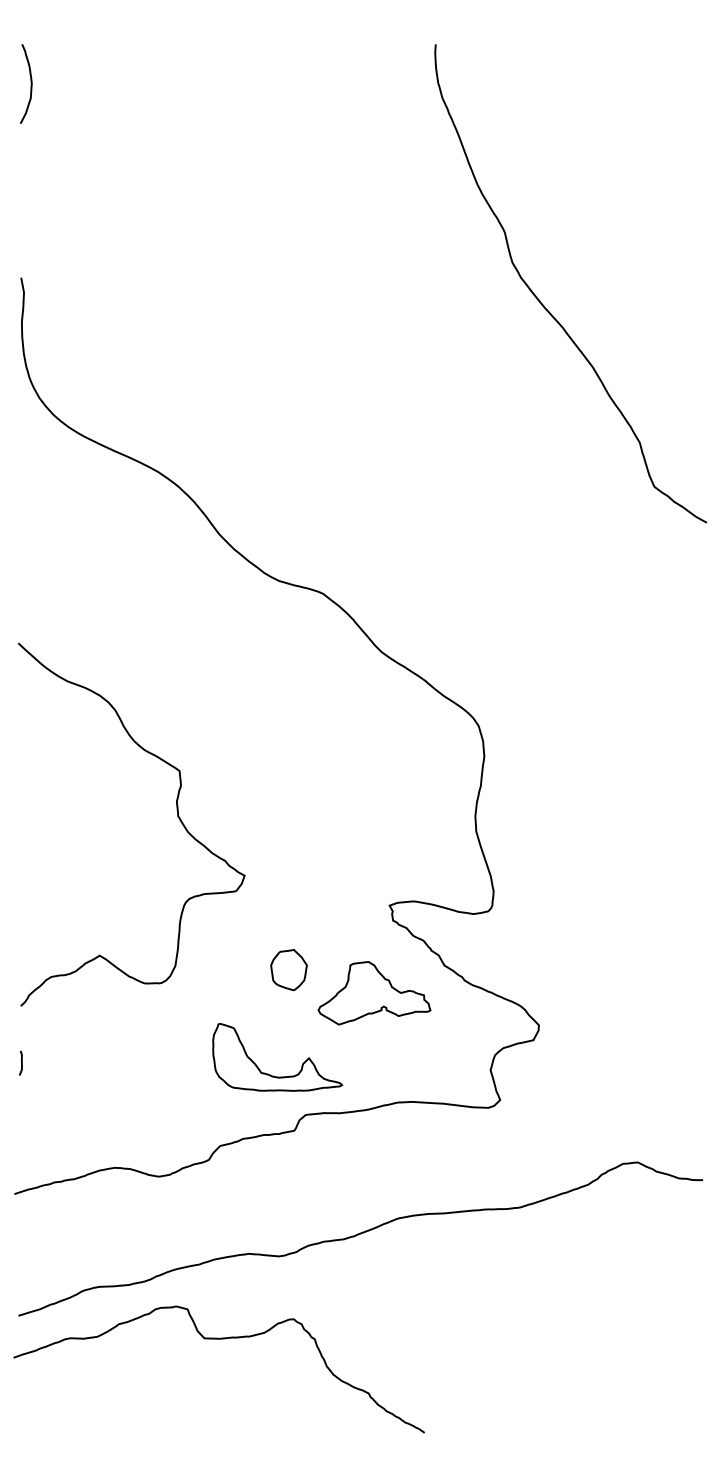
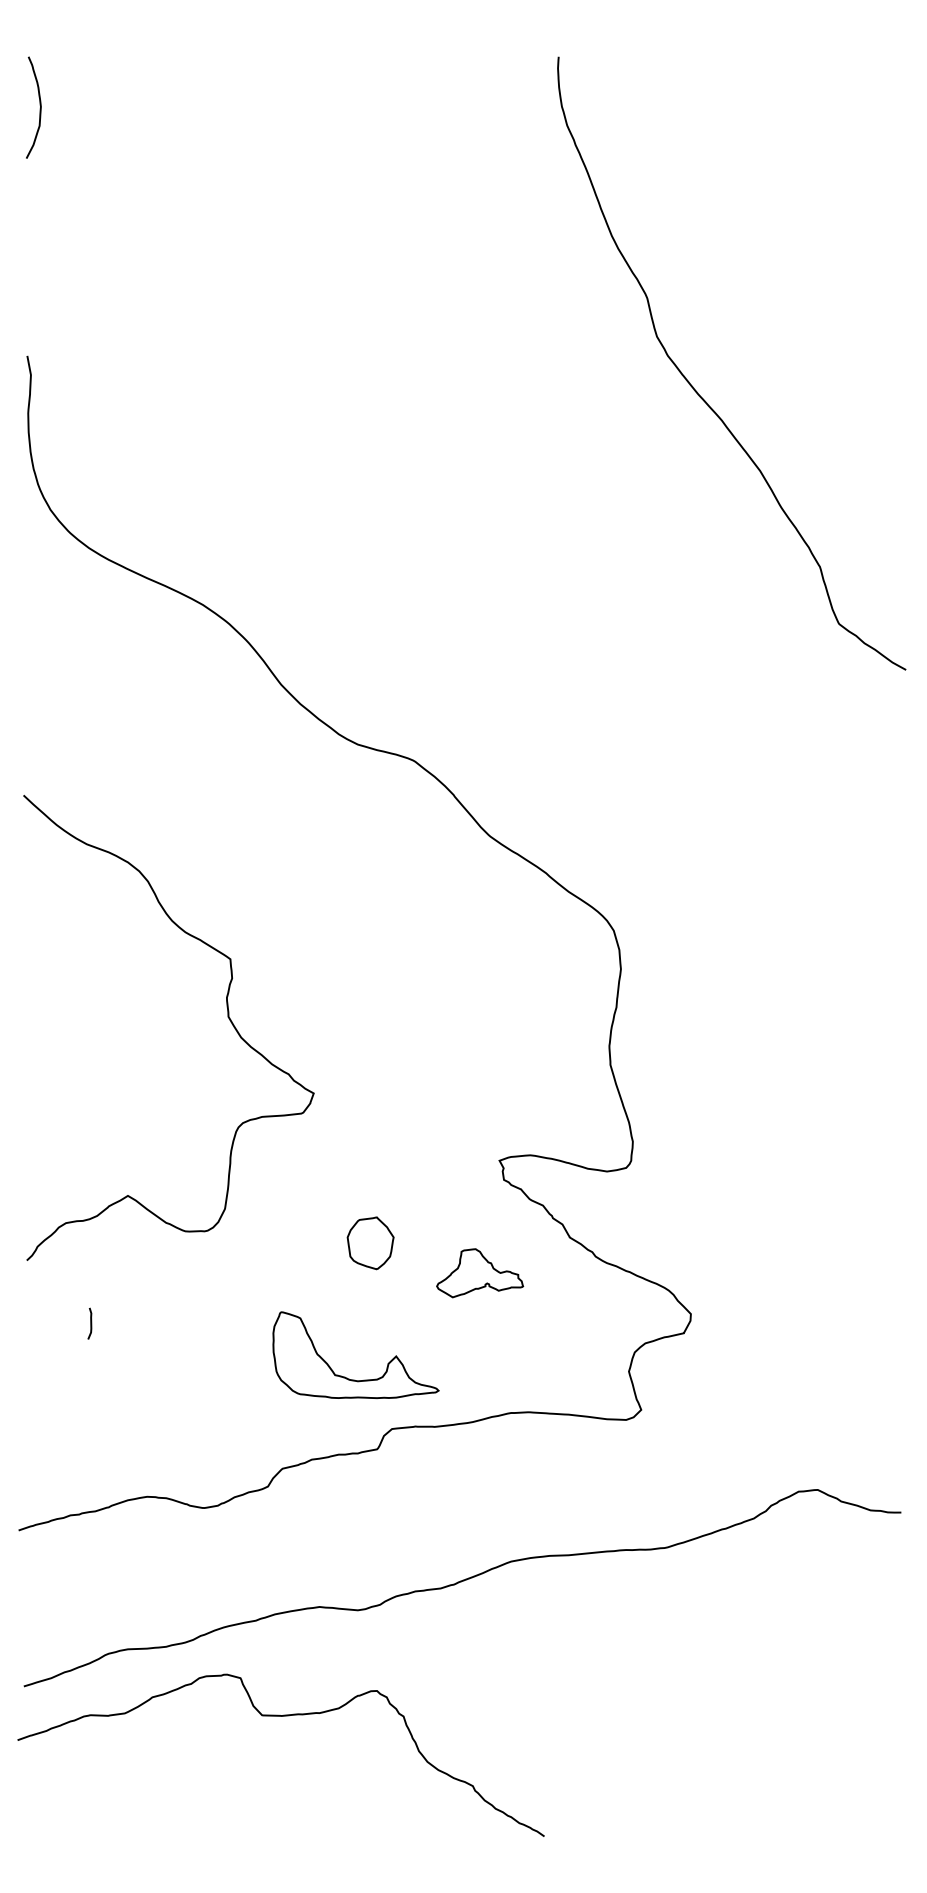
curve: (177, 816) -> (227, 1017), moved
part: (373, 993) -> (479, 1273), size x0.6
curve: (21, 1063) -> (90, 1323), moved

